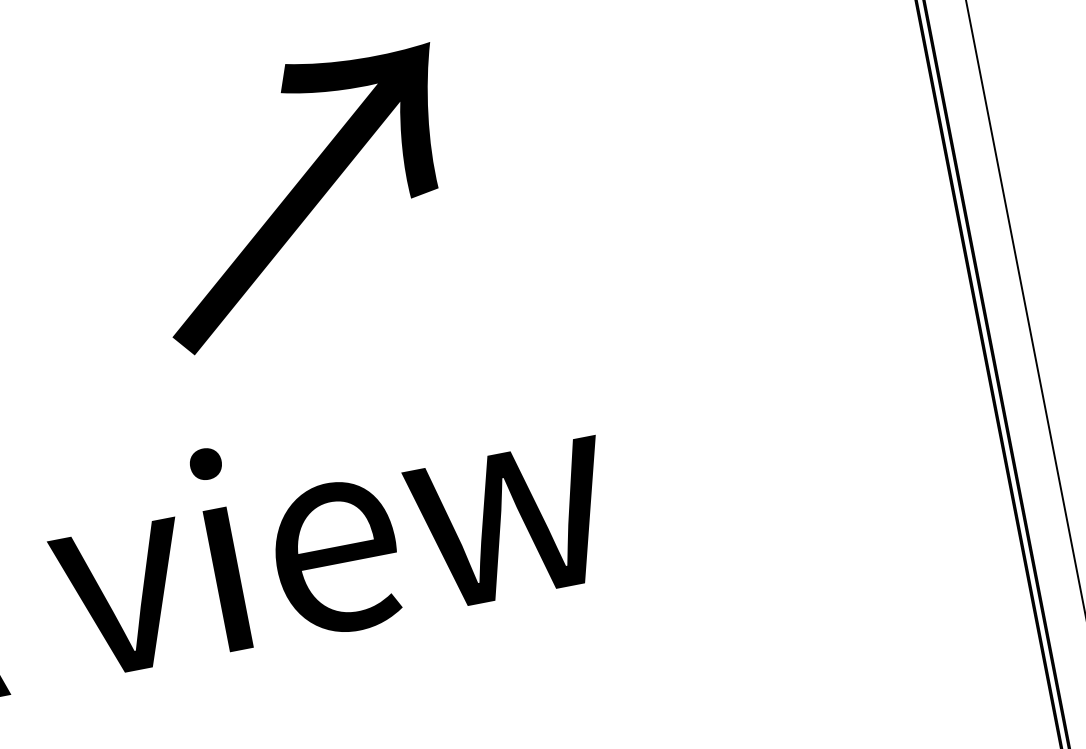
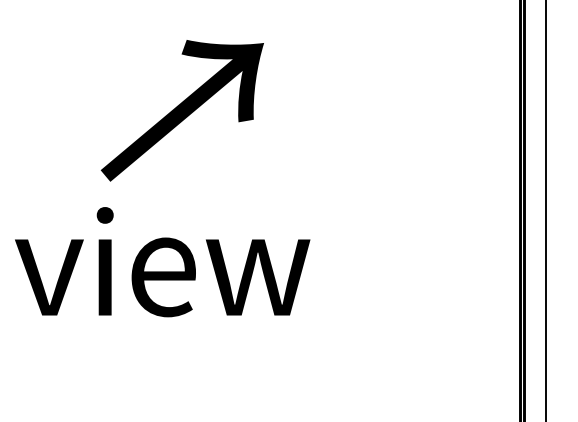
text: (300, 197) -> (181, 110), moved

